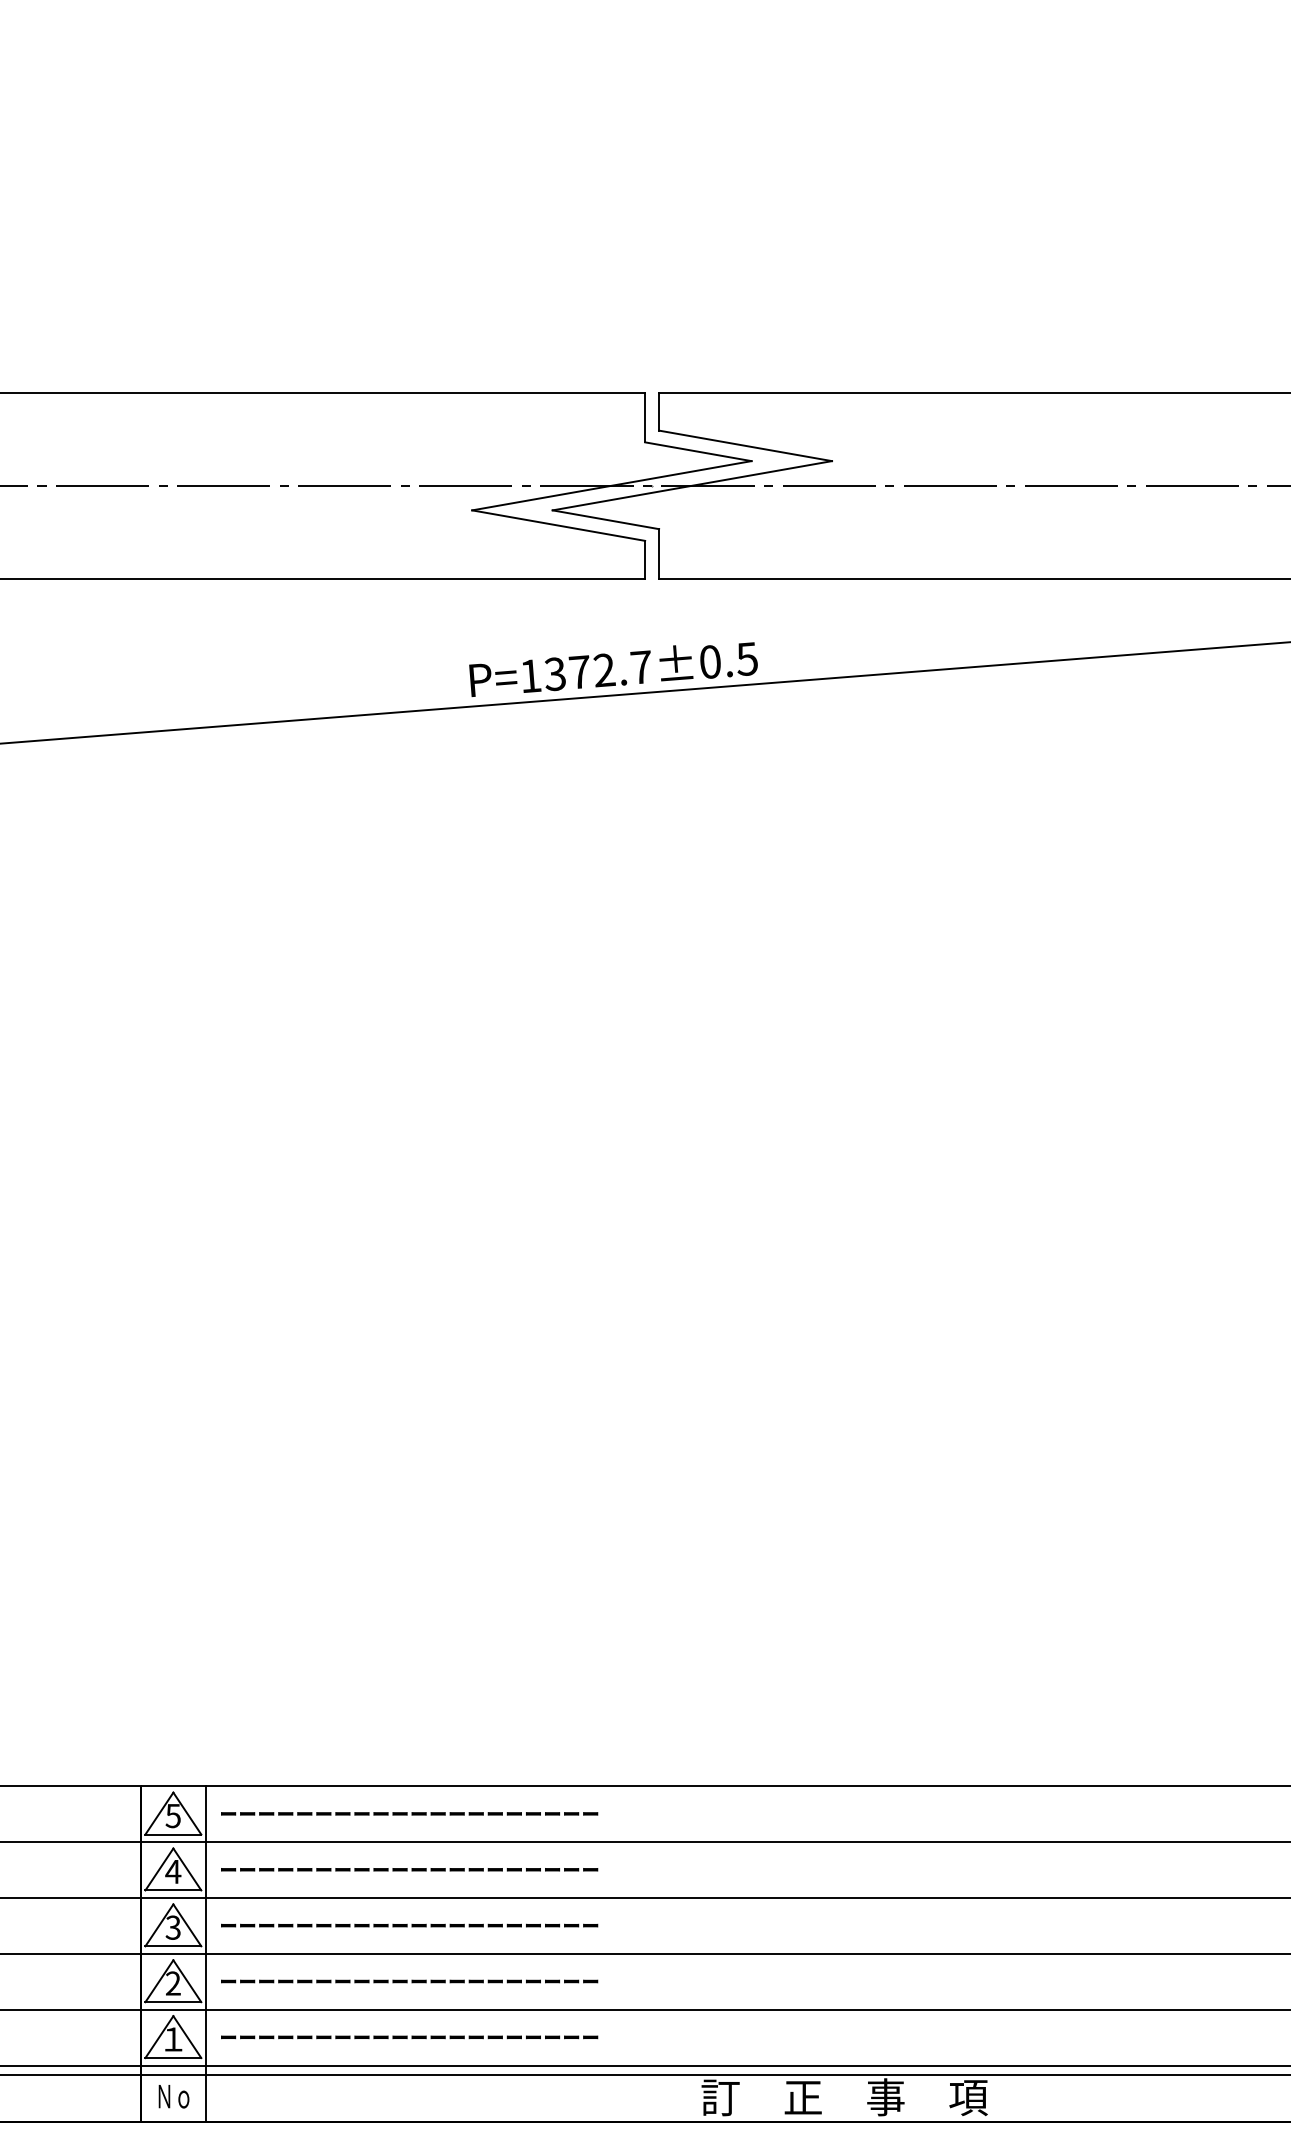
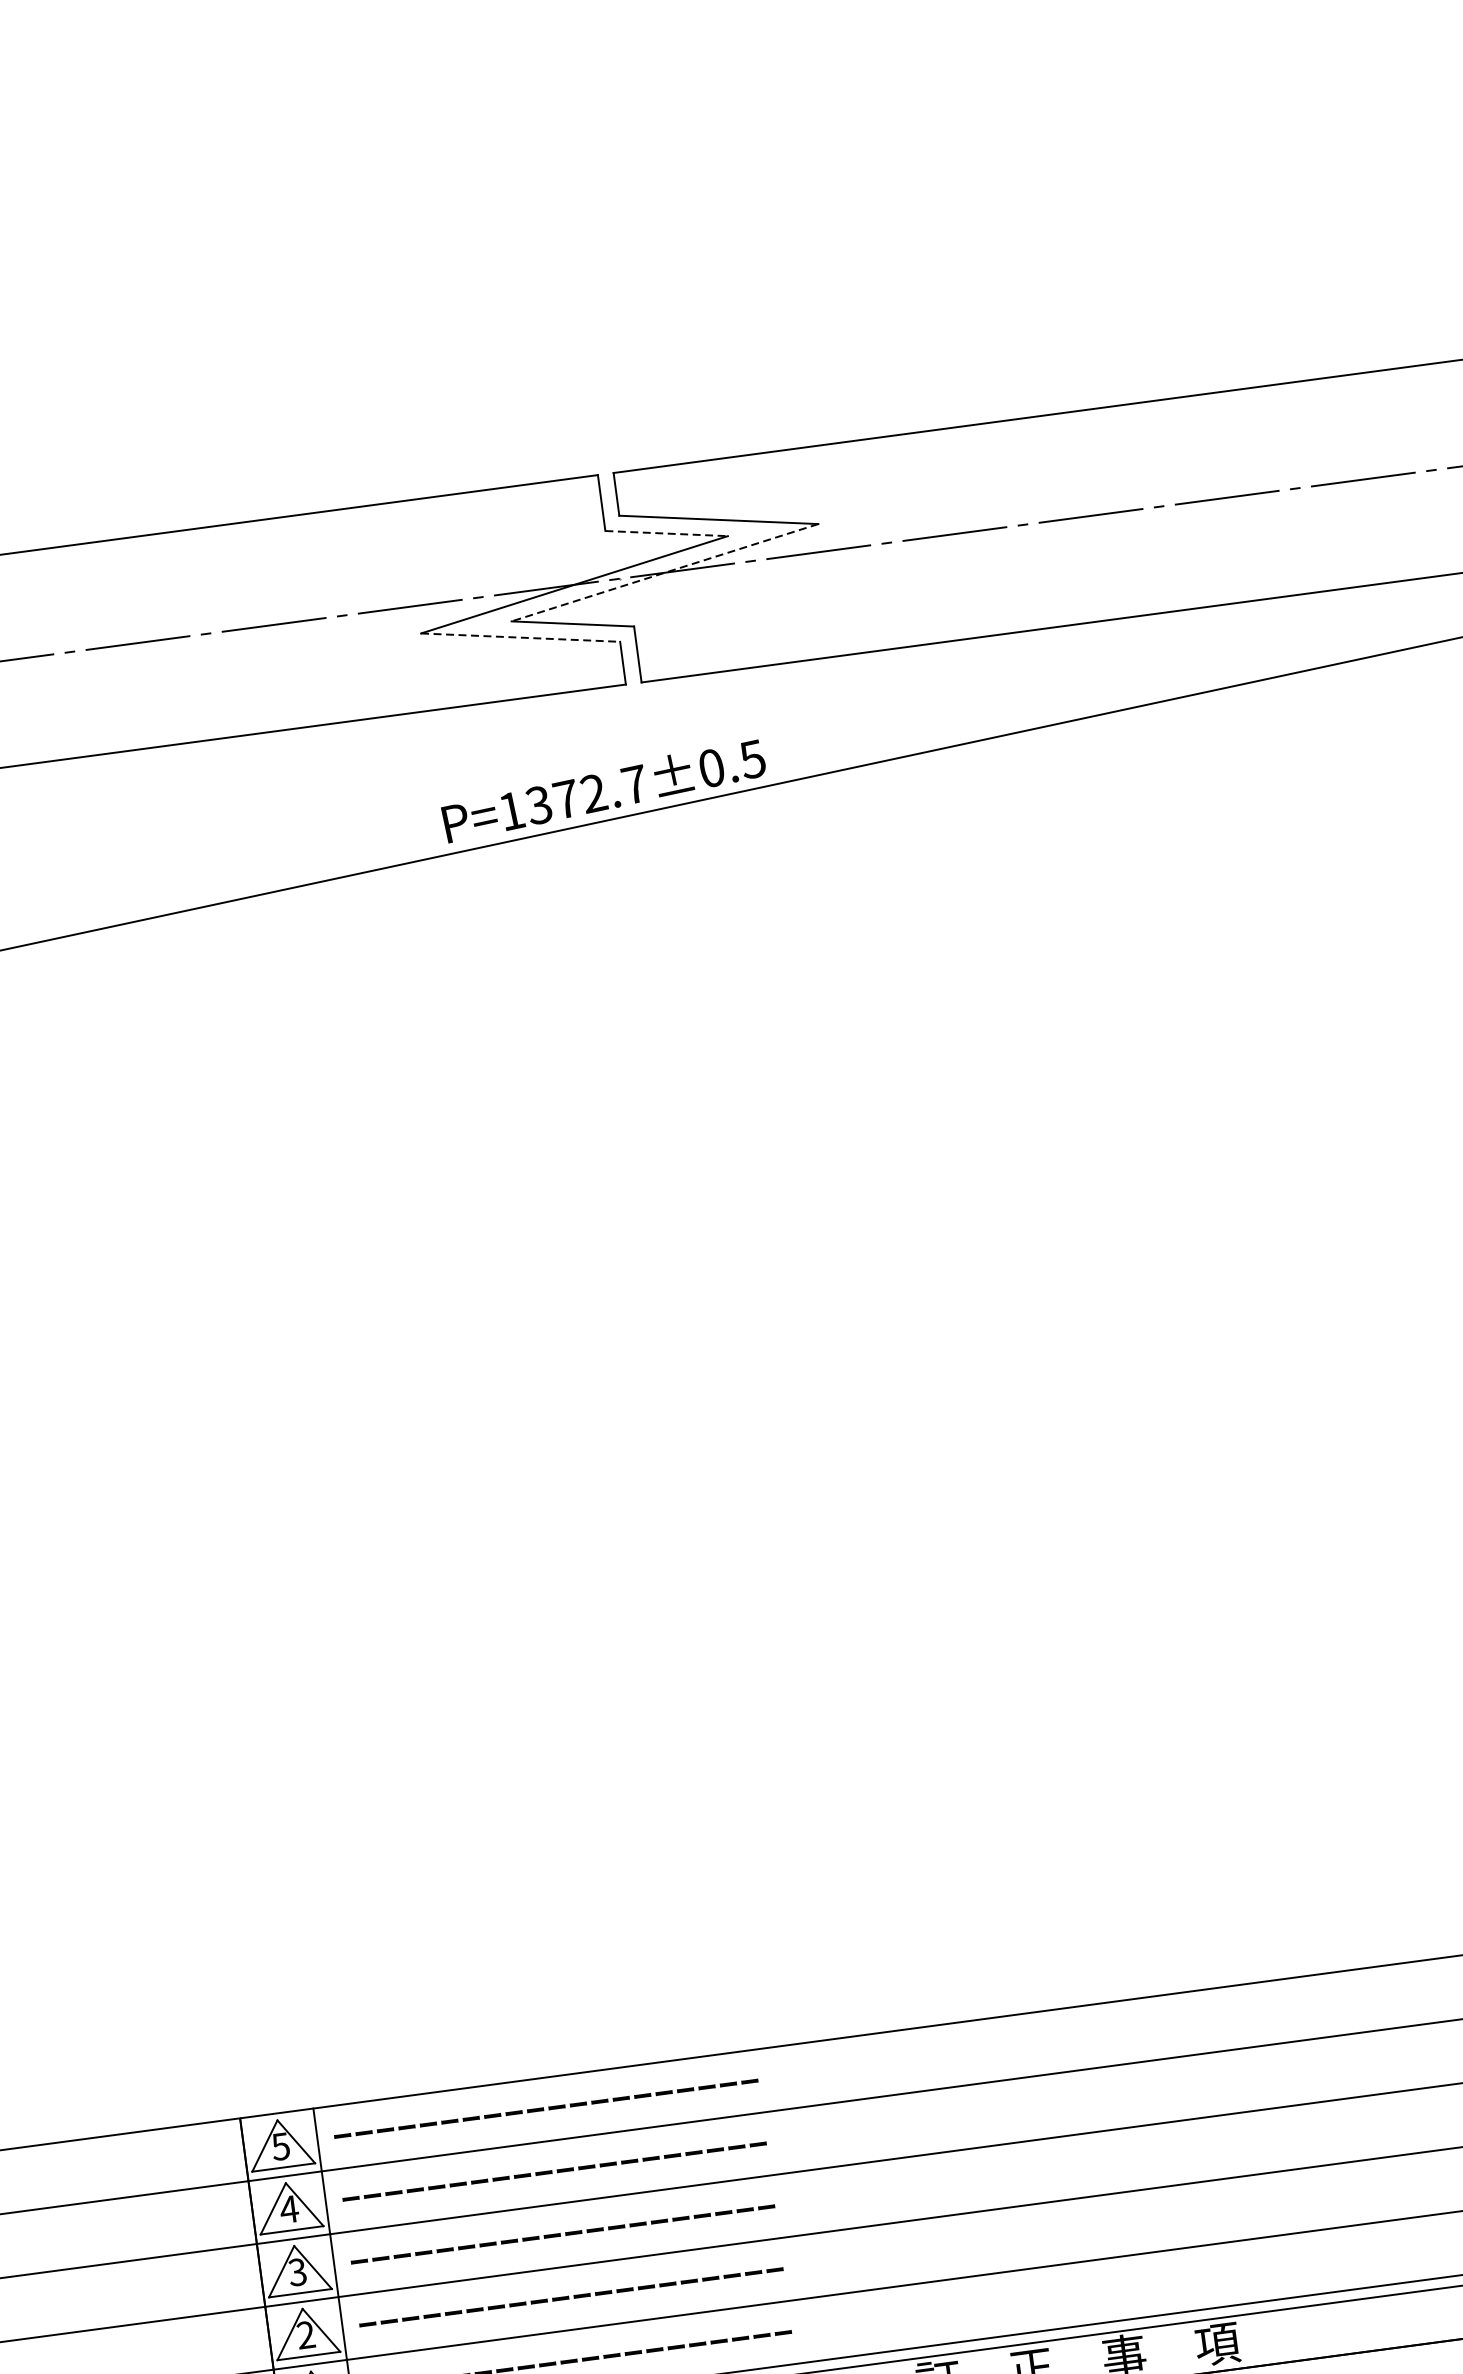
line: (698, 451) -> (666, 533), solid -> dashed
line: (692, 485) -> (665, 572), solid -> dashed
line: (558, 525) -> (520, 637), solid -> dashed

